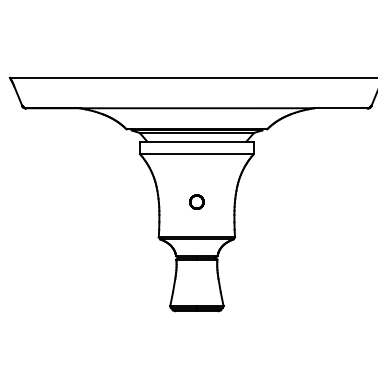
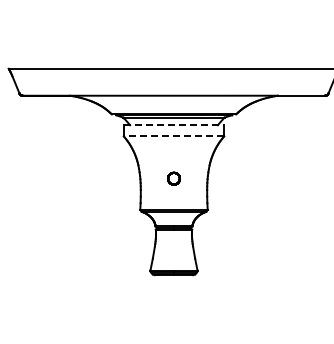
line: (197, 141) -> (174, 125), solid -> dashed
line: (196, 154) -> (173, 136), solid -> dashed

